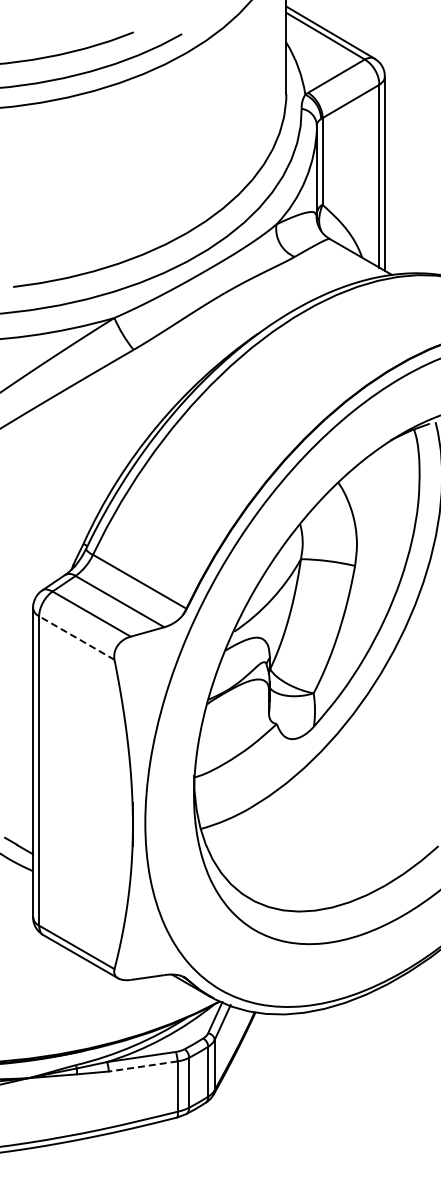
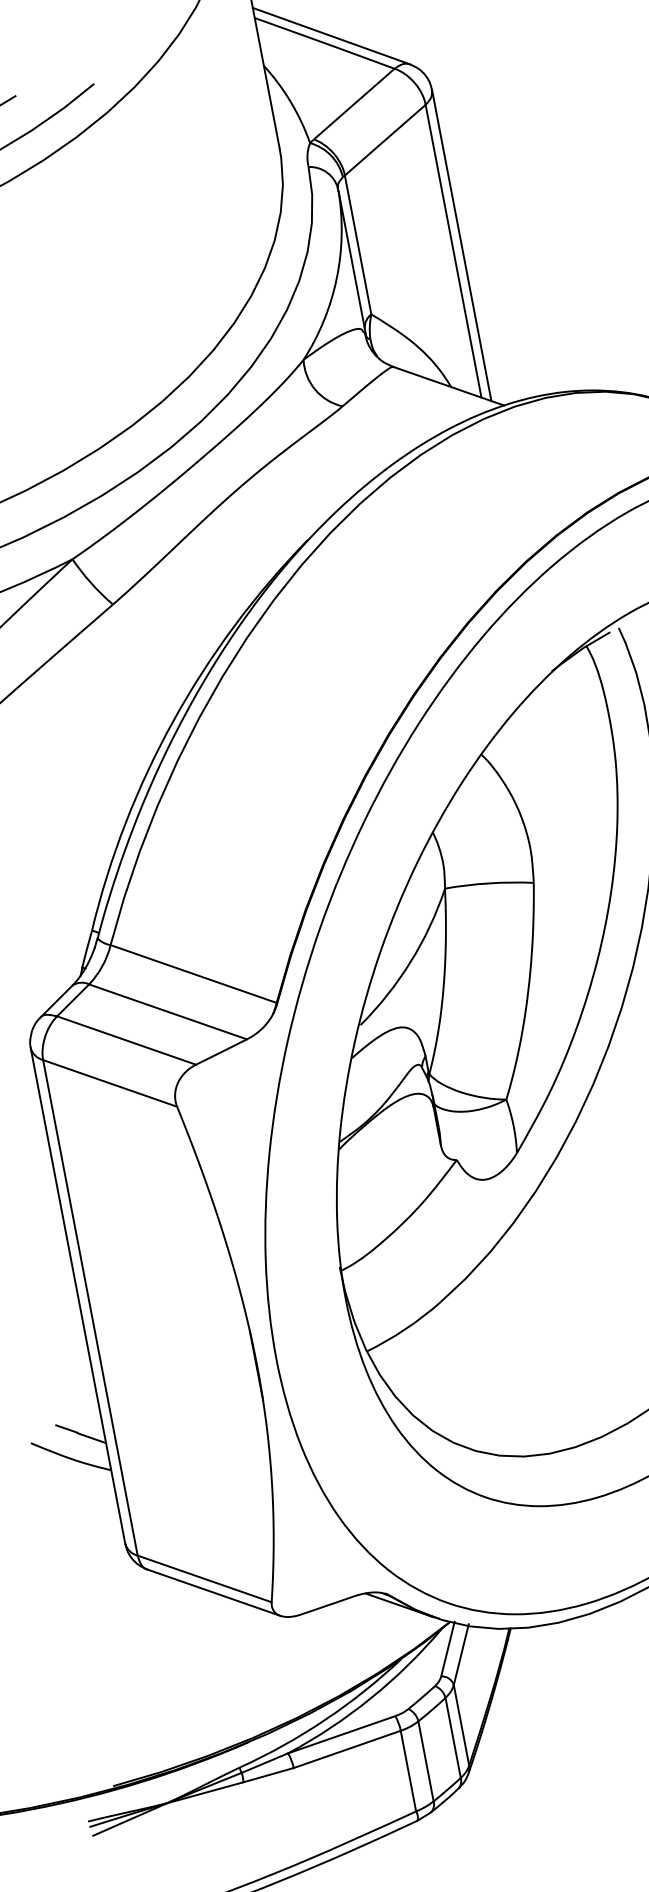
line: (76, 638) -> (109, 1084), dashed -> solid
line: (143, 1066) -> (347, 1749), dashed -> solid

